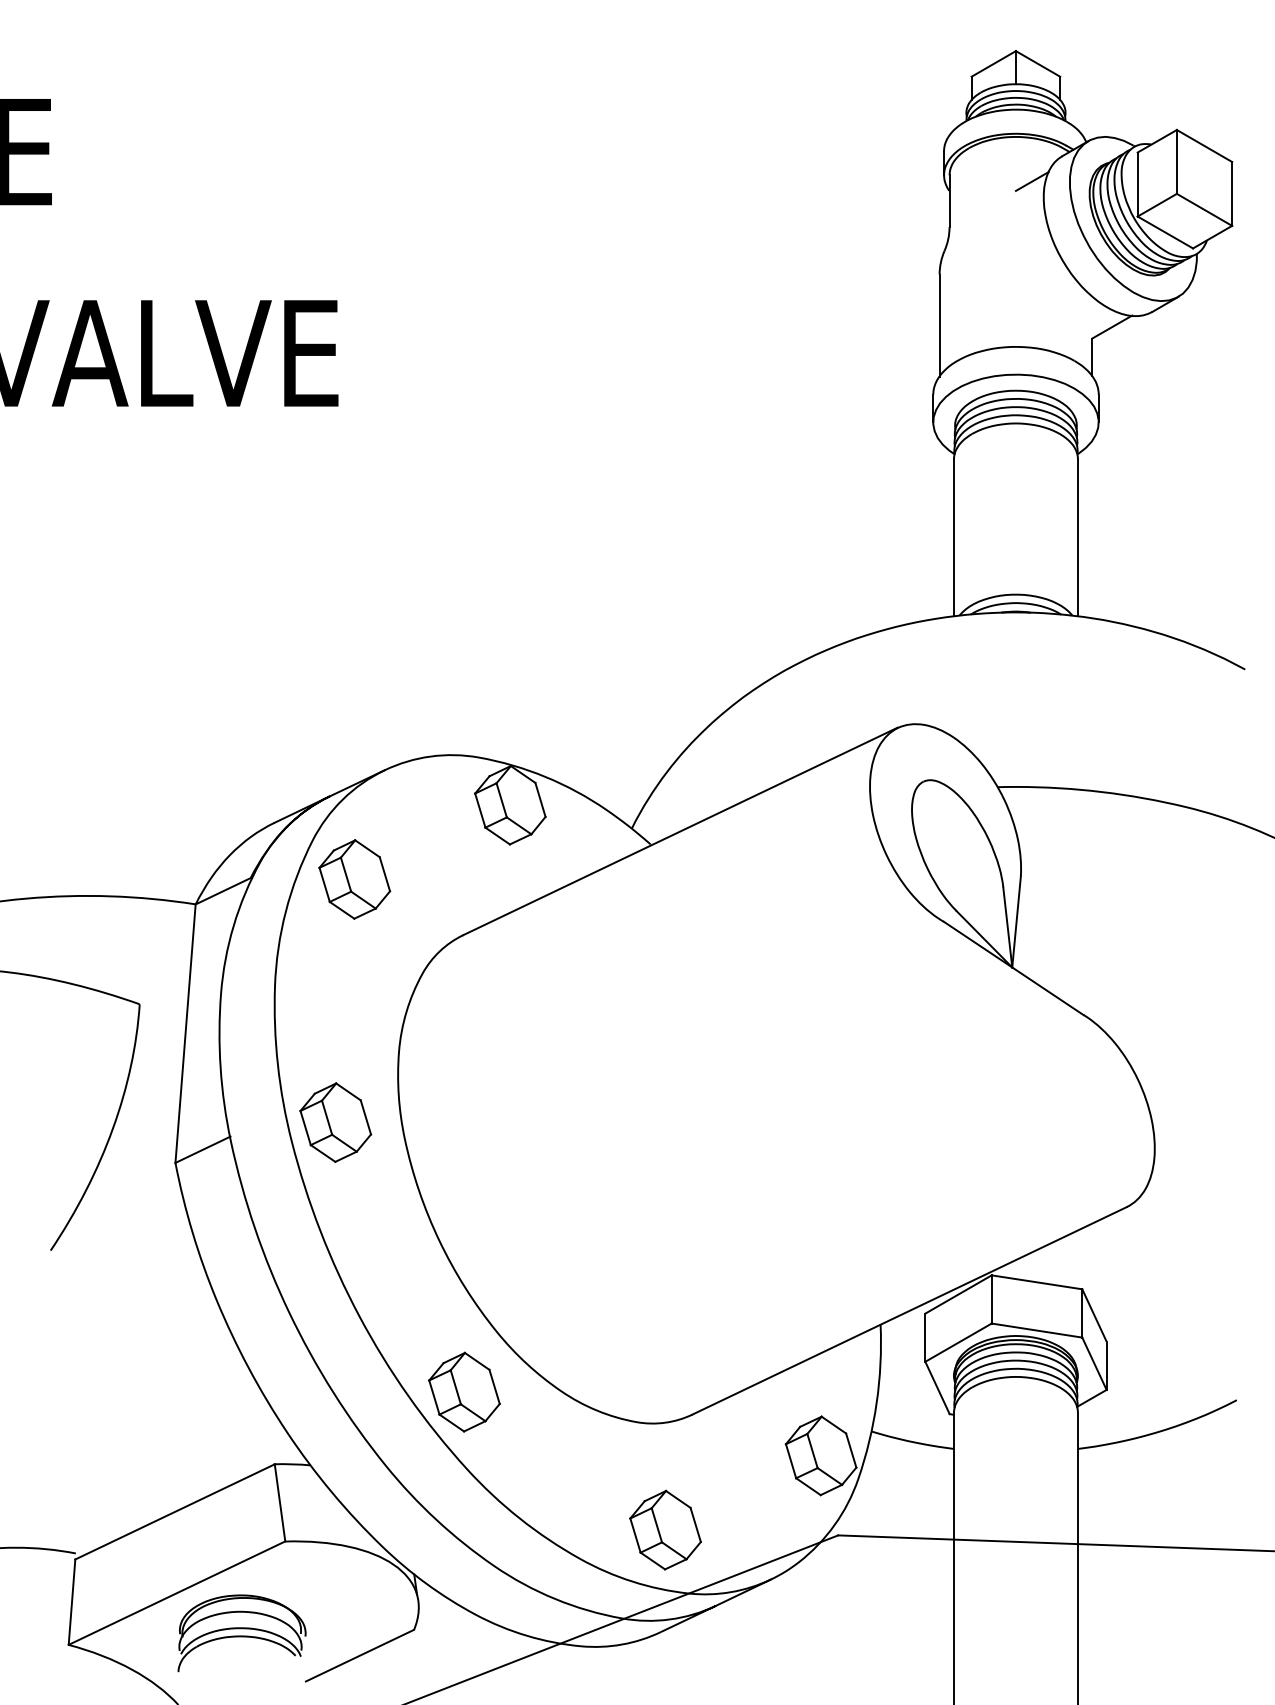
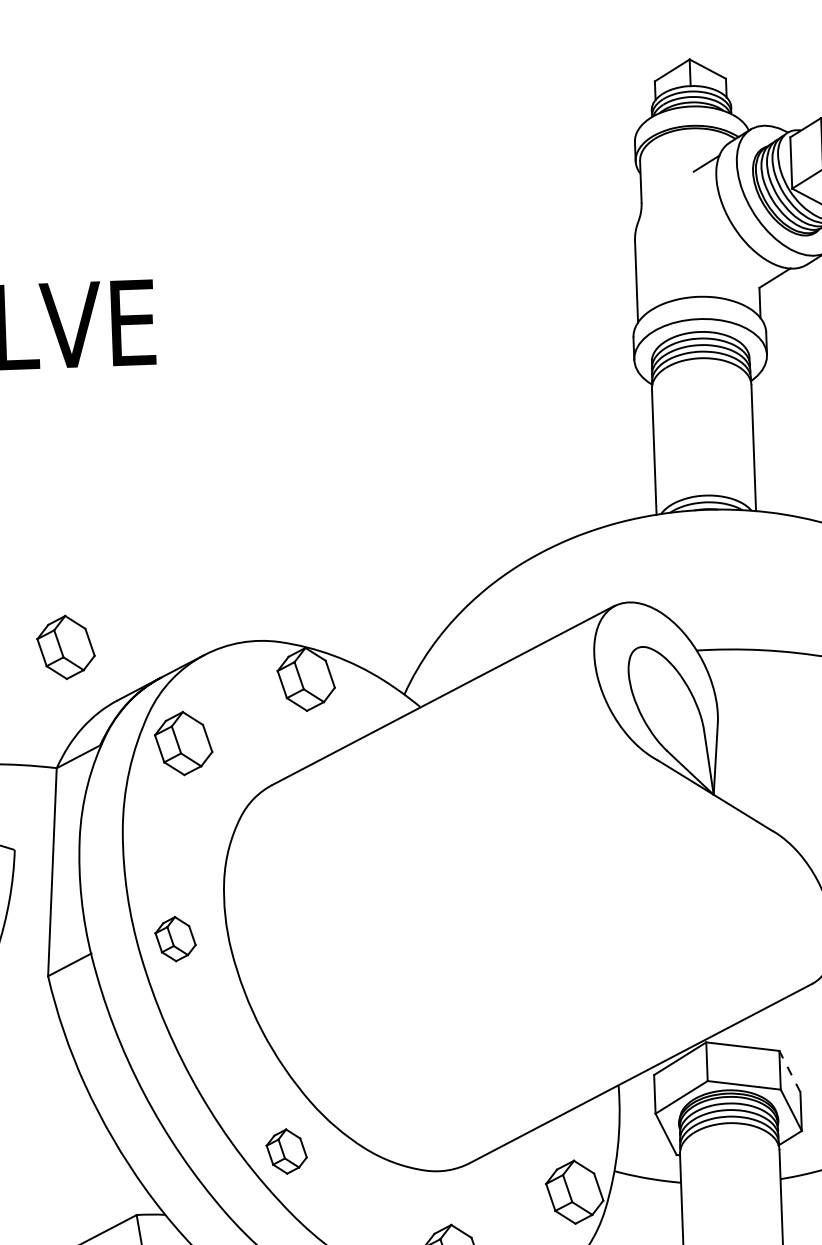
part: (212, 754) -> (65, 647), added
part: (335, 1122) -> (175, 939), size x0.7
line: (1094, 1315) -> (789, 1071), solid -> dashed
part: (464, 1391) -> (286, 1151), size x0.7

